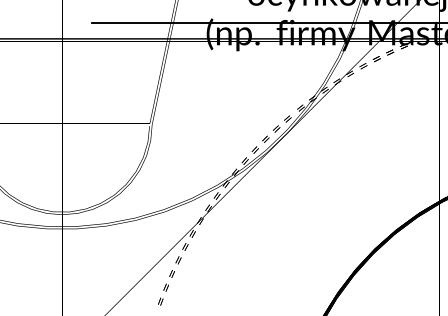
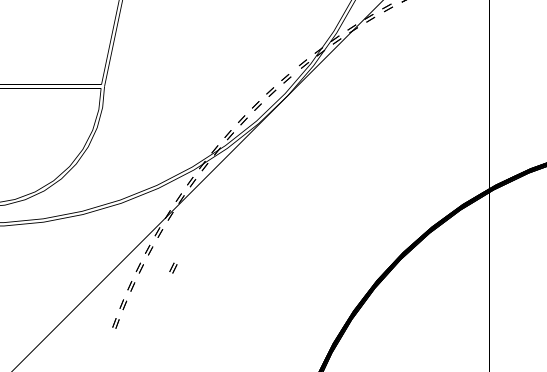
part: (203, 260) -> (173, 268), added

